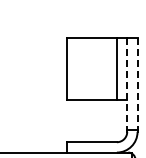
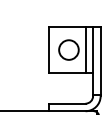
circle: (93, 68) -> (68, 49), added
line: (127, 84) -> (93, 61), dashed -> solid
line: (137, 84) -> (100, 61), dashed -> solid

